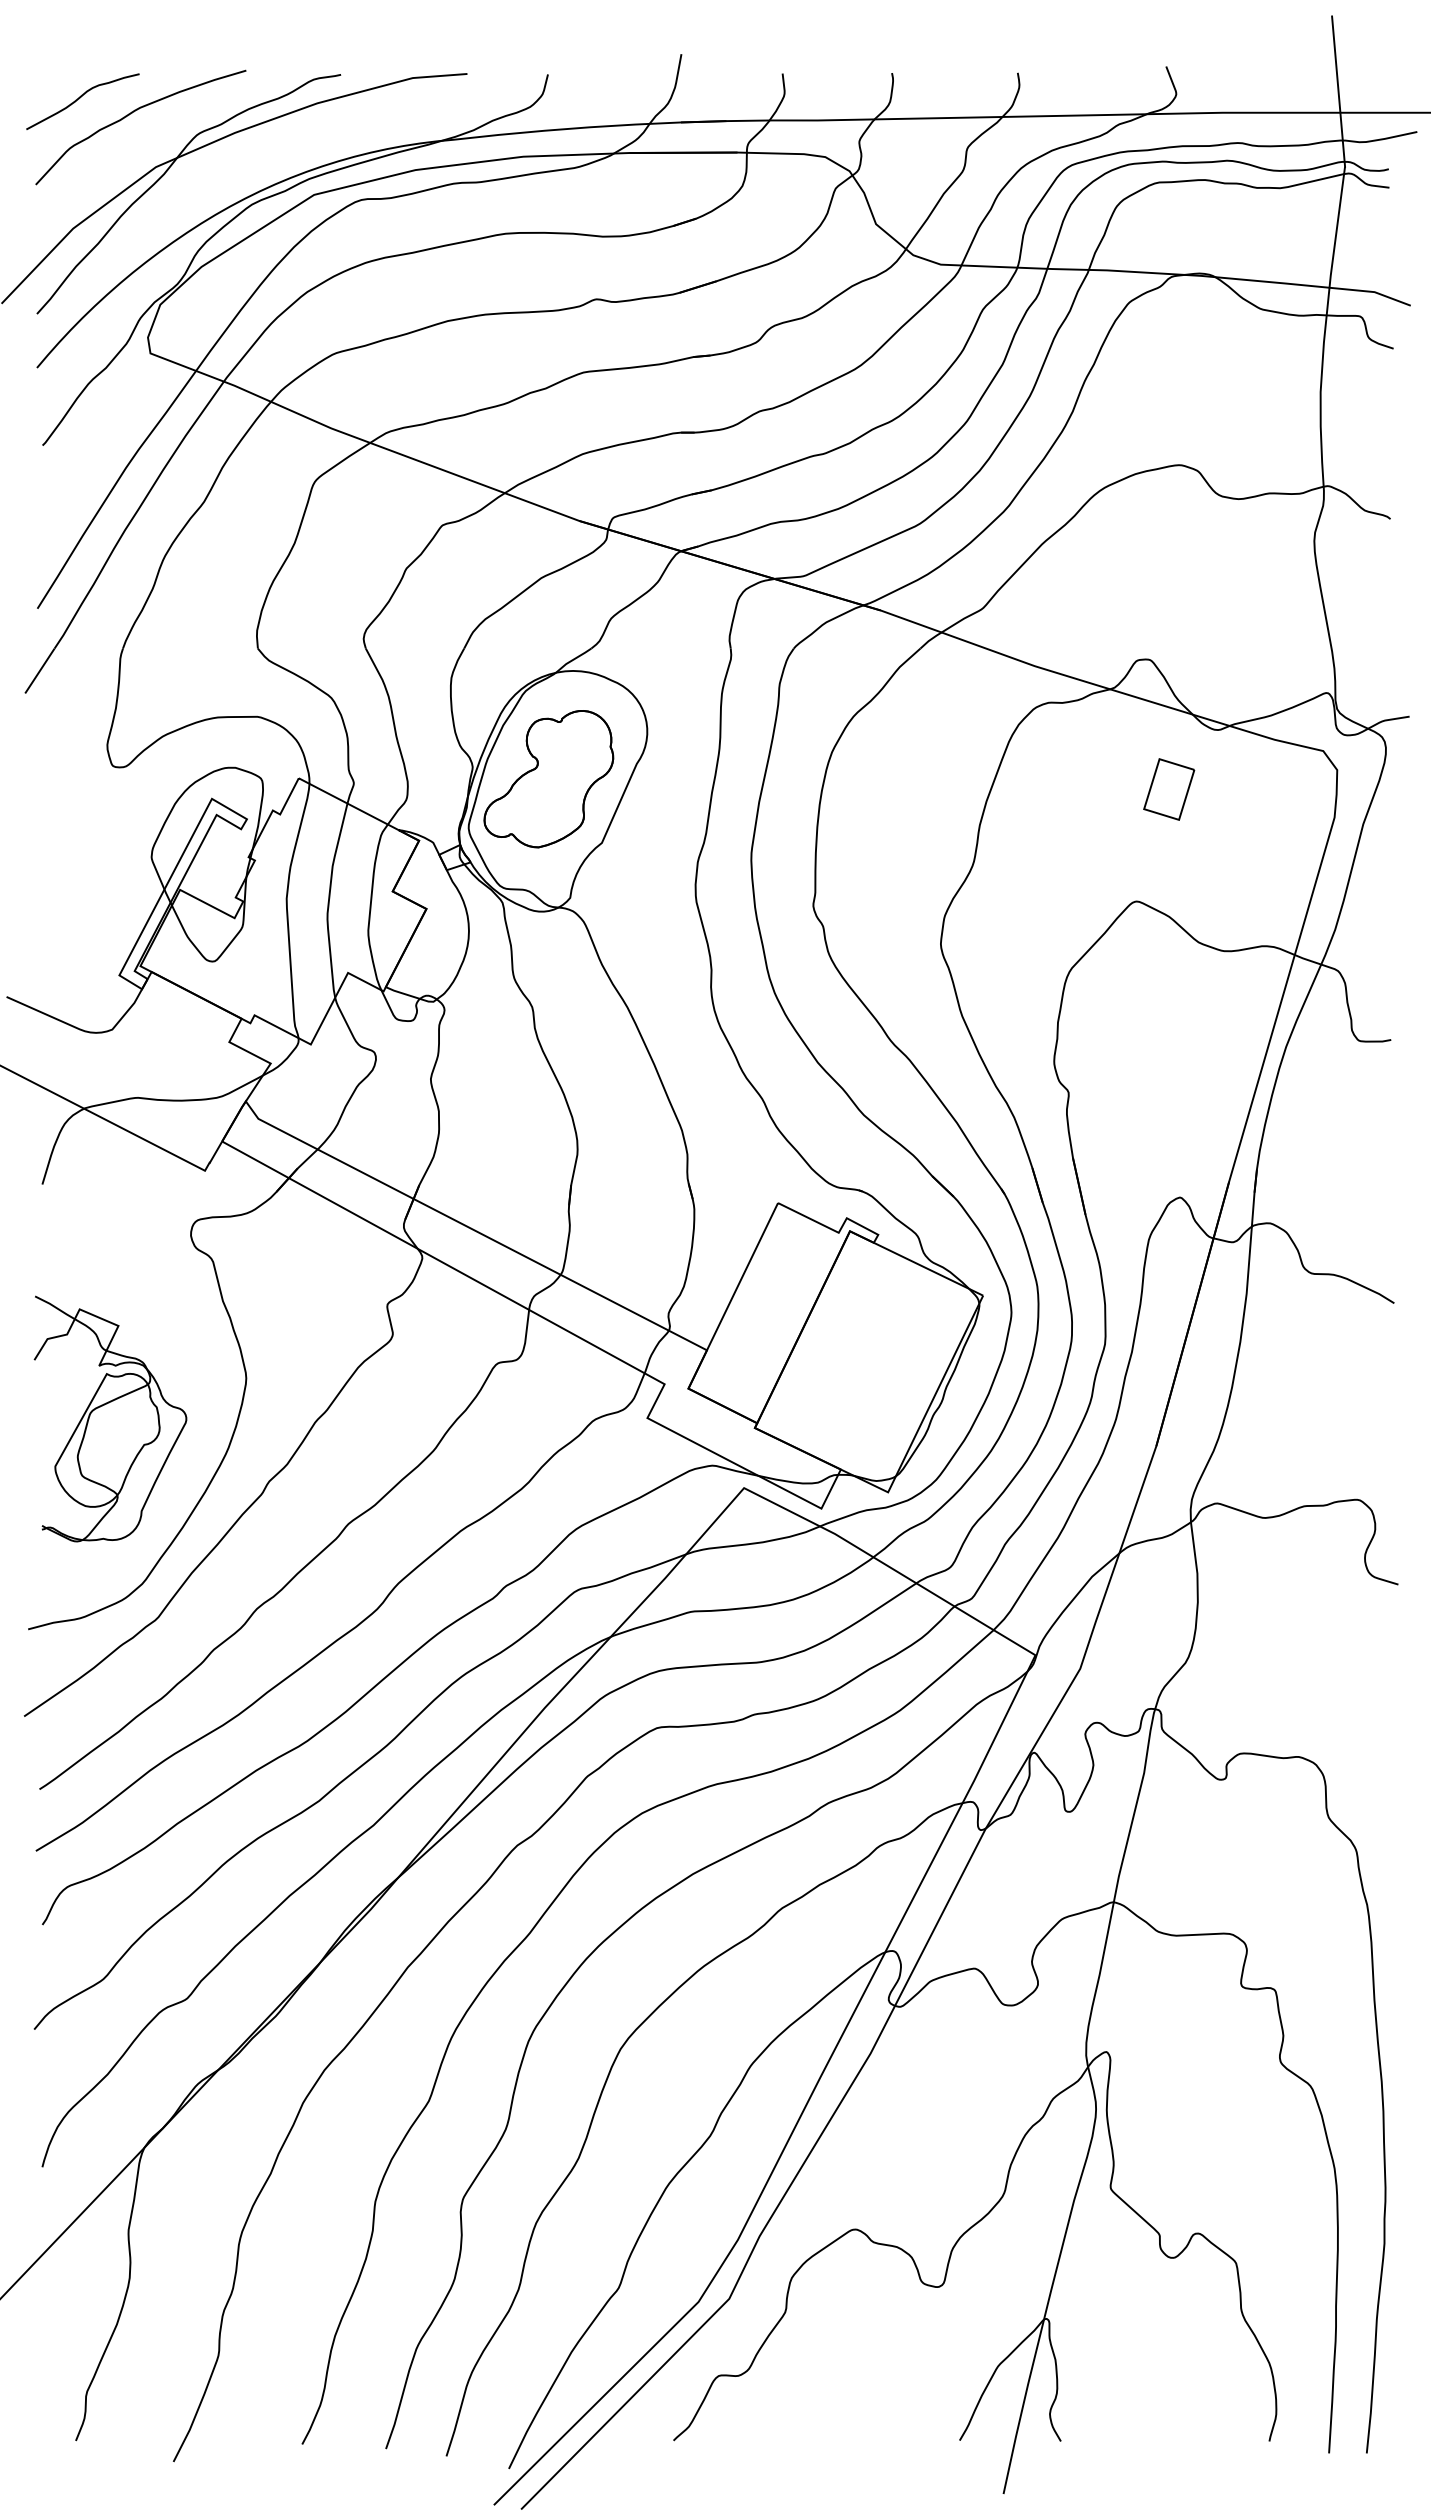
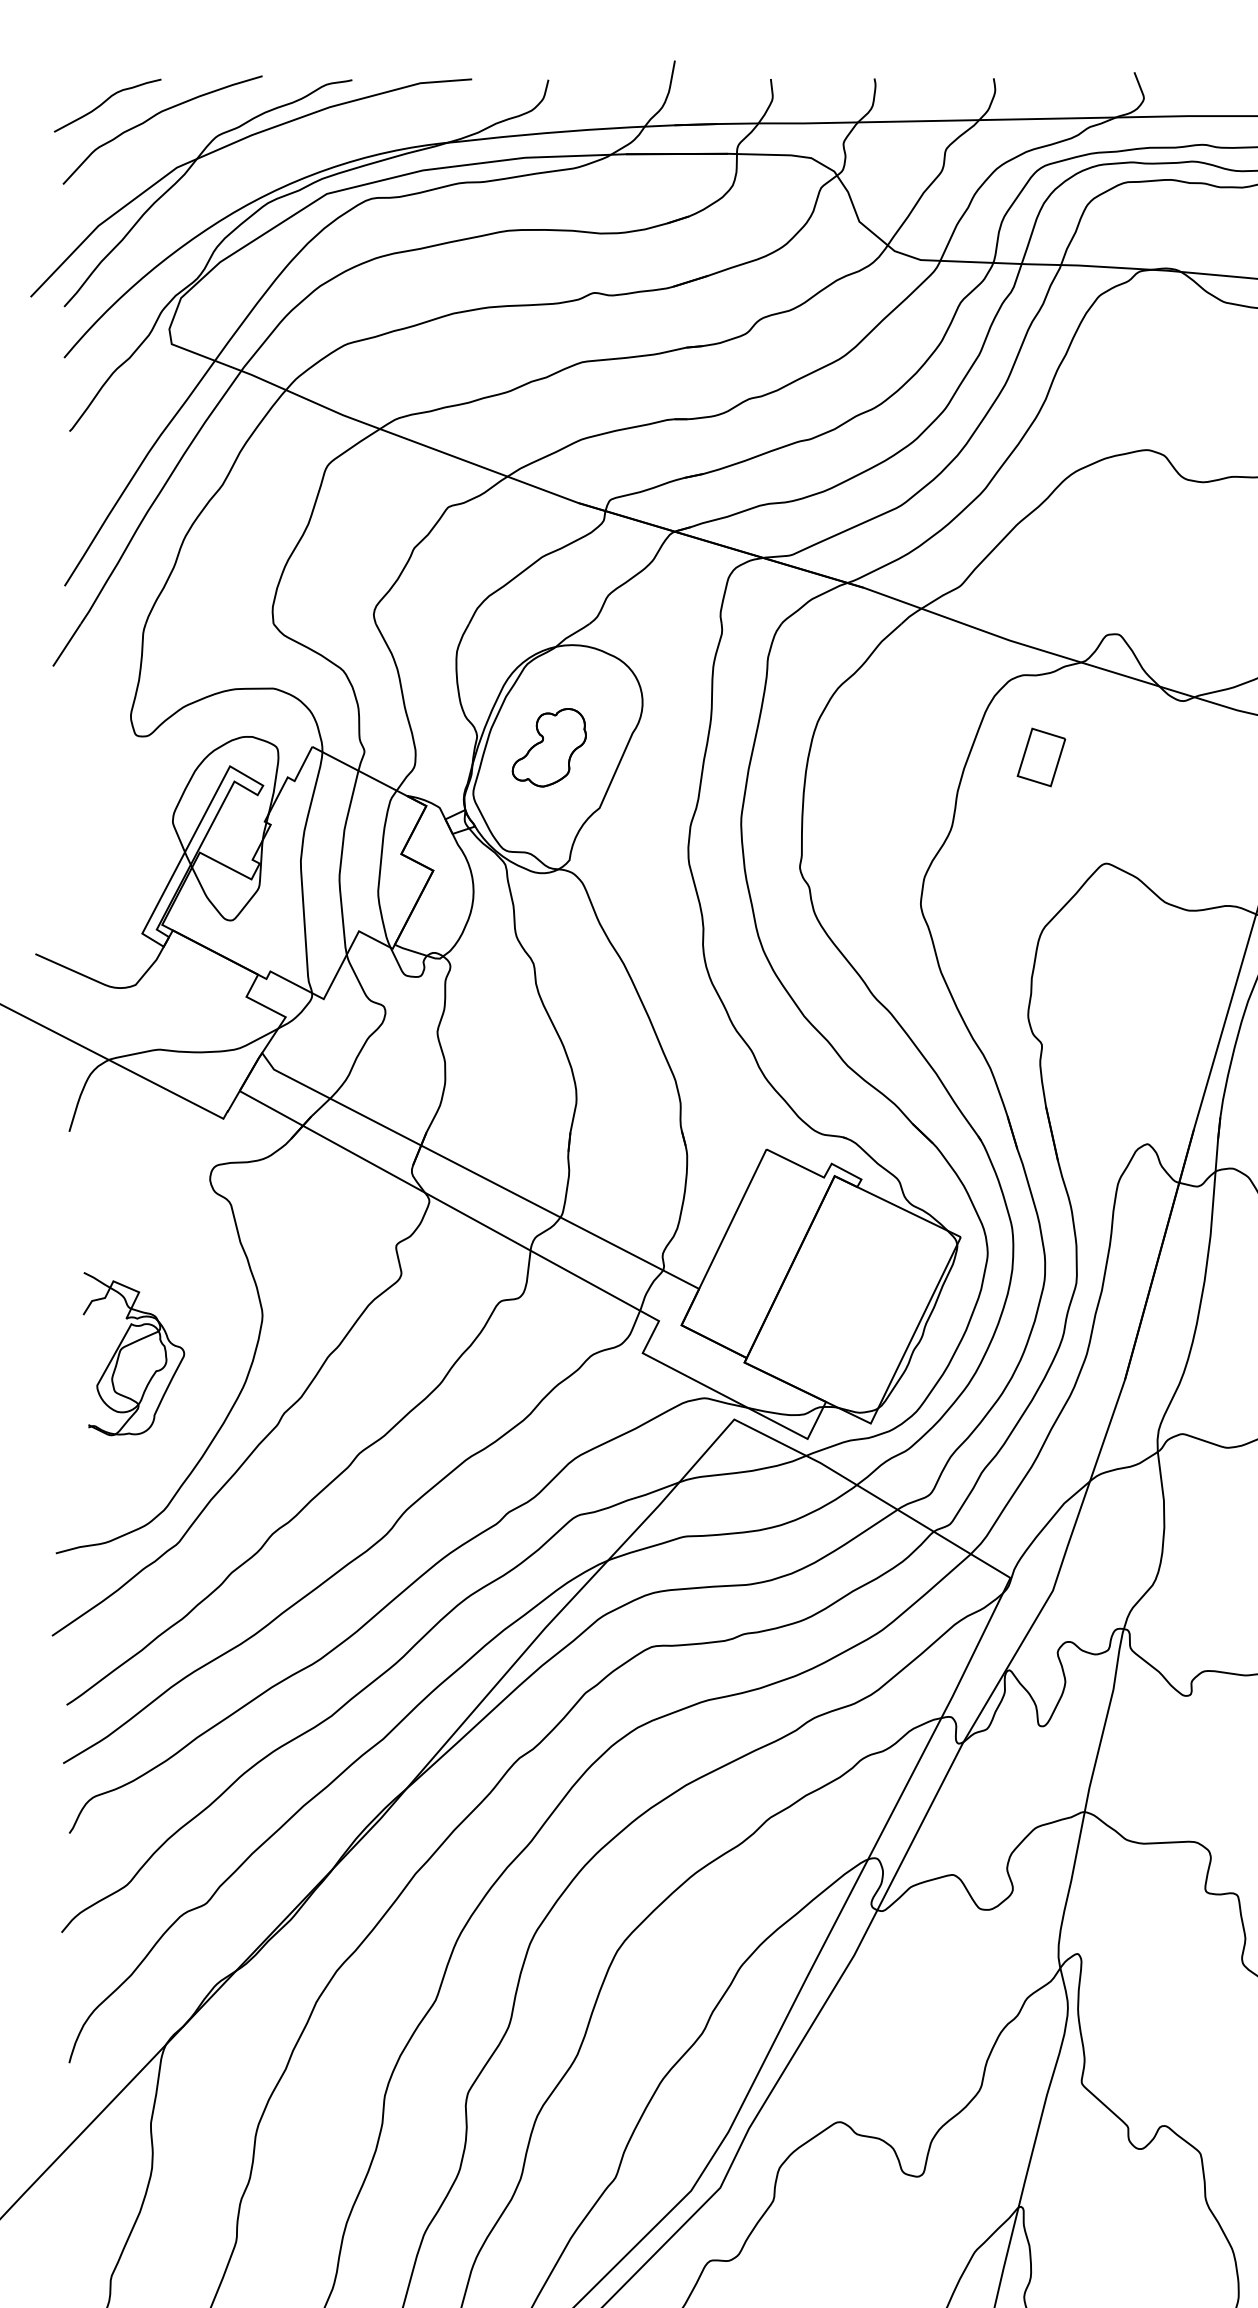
part: (548, 779) -> (548, 747), size x0.6
part: (1169, 789) -> (1041, 757), moved
part: (110, 1418) -> (133, 1353), size x0.7

